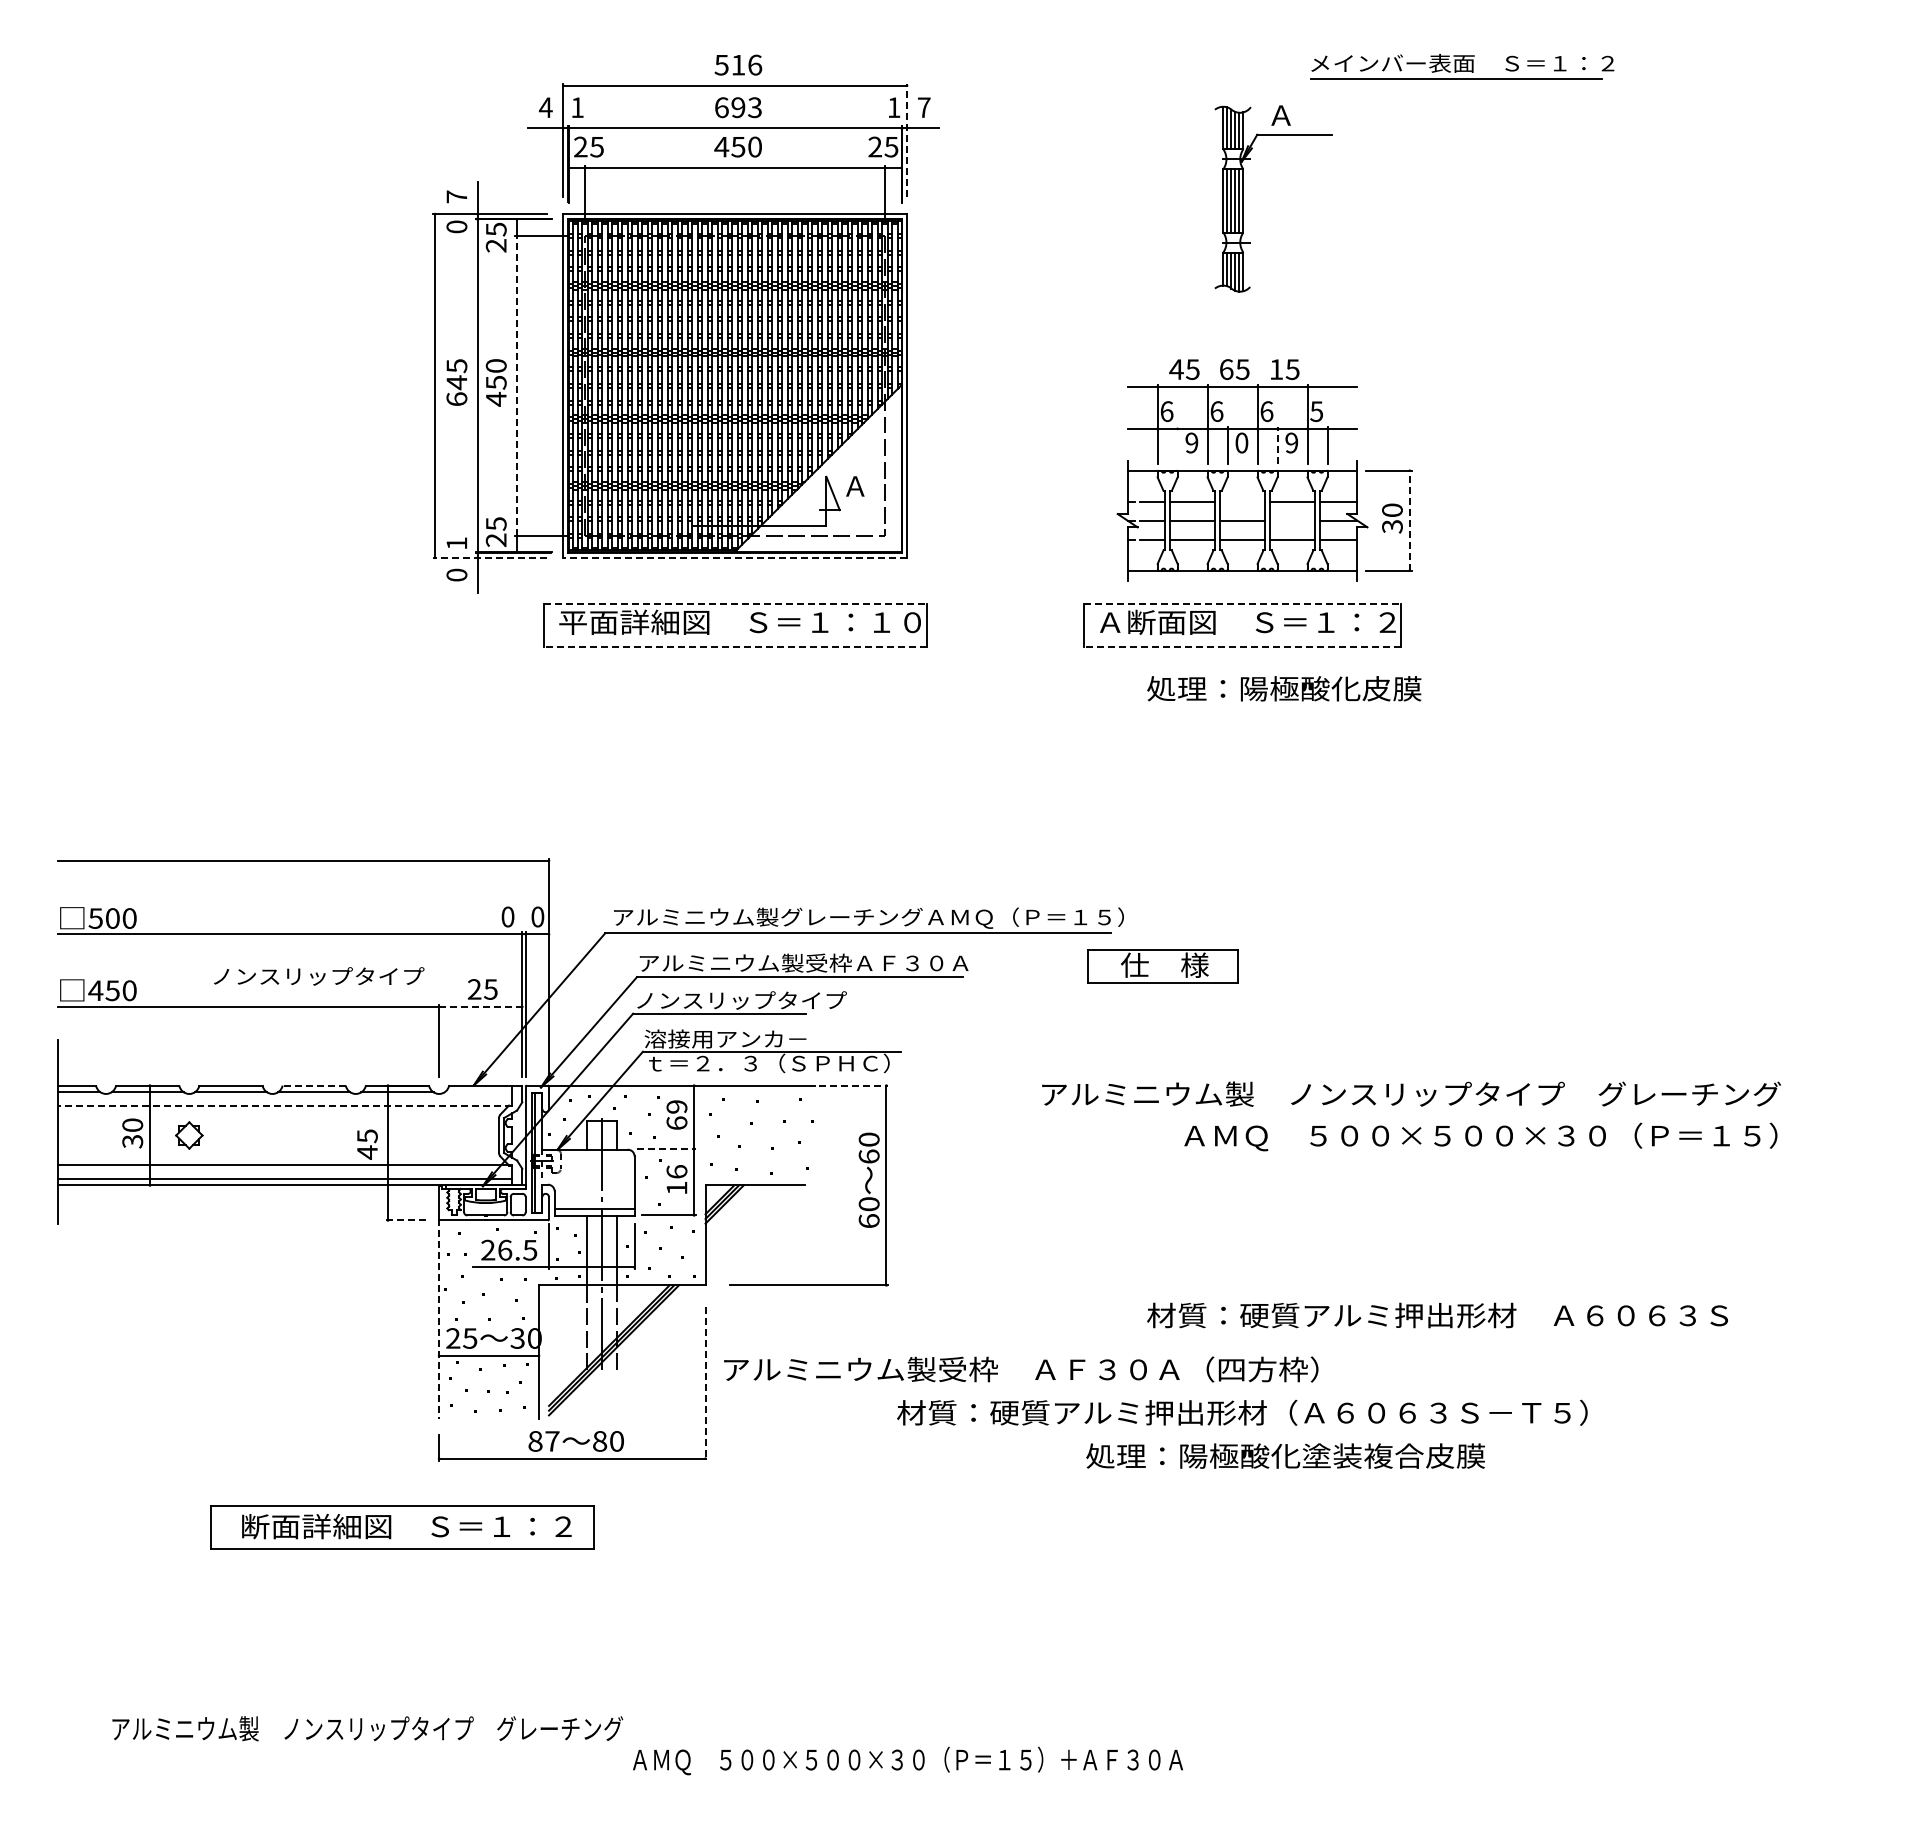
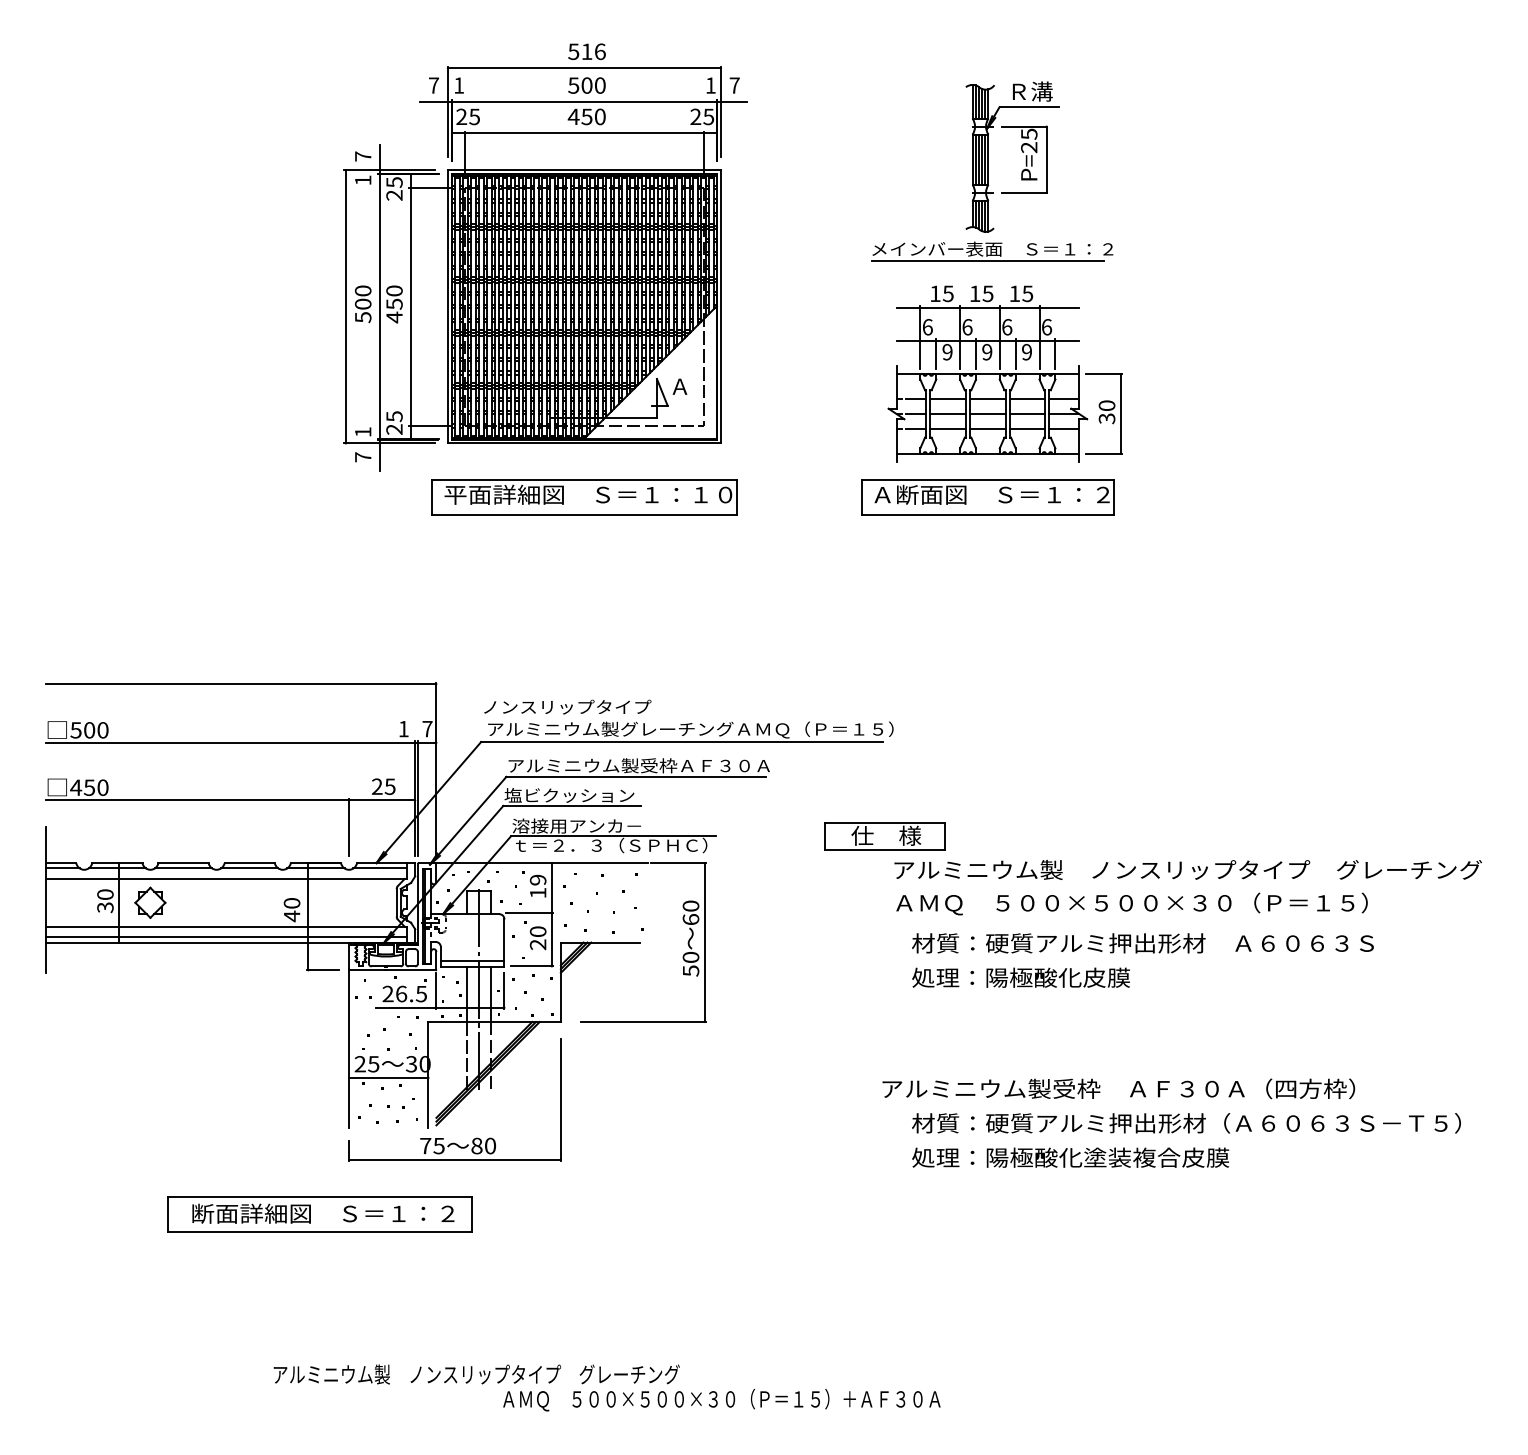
part: (1462, 66) -> (992, 251), moved
text: (545, 107) -> (433, 85), 4 -> 7
text: (737, 107) -> (586, 85), 693 -> 500
text: (1297, 114) -> (1031, 91), Ａ -> Ｒ溝
line: (907, 140) -> (721, 111), dashed -> solid
part: (1288, 200) -> (1024, 159), added
text: (456, 226) -> (362, 180), 0 -> 1
text: (1176, 369) -> (935, 293), 45 -> 15
text: (1226, 369) -> (975, 293), 65 -> 15
text: (456, 382) -> (362, 304), 645 -> 500
line: (516, 385) -> (410, 306), dashed -> solid
text: (1316, 411) -> (1046, 327), 5 -> 6
text: (1241, 442) -> (987, 351), 0 -> 9
line: (1177, 444) -> (936, 353), added
line: (1277, 444) -> (1015, 353), dashed -> solid
line: (1242, 501) -> (987, 398), added
line: (1292, 520) -> (1027, 413), added
line: (1409, 520) -> (1120, 413), dashed -> solid
line: (489, 557) -> (389, 443), dashed -> solid
line: (735, 557) -> (584, 443), dashed -> solid
text: (456, 574) -> (362, 456), 0 -> 7
line: (735, 603) -> (584, 479), dashed -> solid
line: (1243, 603) -> (988, 479), dashed -> solid
line: (734, 647) -> (583, 514), dashed -> solid
line: (1242, 647) -> (987, 514), dashed -> solid
text: (1284, 688) -> (1021, 977), moved
text: (507, 916) -> (403, 728), 0 -> 1
text: (537, 916) -> (427, 728), 0 -> 7
part: (1162, 966) -> (884, 836), moved
text: (319, 976) -> (568, 707), moved
text: (740, 1000) -> (588, 795), ノンスリップタイプ -> 塩ビクッション
line: (480, 1006) -> (381, 800), dashed -> solid
line: (314, 1085) -> (249, 863), dashed -> solid
line: (853, 1085) -> (678, 863), dashed -> solid
line: (478, 1092) -> (380, 868), added
text: (1411, 1093) -> (1188, 869), moved
line: (284, 1105) -> (226, 878), dashed -> solid
text: (676, 1122) -> (537, 892), 69 -> 19
part: (189, 1135) -> (150, 902), size x1.43
text: (367, 1136) -> (292, 903), 45 -> 40
text: (1480, 1136) -> (1131, 903), moved
line: (666, 1148) -> (529, 913), dashed -> solid
text: (676, 1179) -> (537, 937), 16 -> 20
line: (405, 1220) -> (322, 970), dashed -> solid
text: (868, 1221) -> (690, 971), 60 -> 50
text: (1437, 1315) -> (1142, 943), moved
line: (439, 1318) -> (349, 1048), dashed -> solid
text: (1021, 1369) -> (1119, 1088), moved
line: (705, 1383) -> (560, 1100), dashed -> solid
text: (1242, 1412) -> (1186, 1123), moved
text: (543, 1441) -> (432, 1146), 87 -> 75
text: (1285, 1455) -> (1070, 1157), moved
text: (367, 1728) -> (476, 1374), moved

